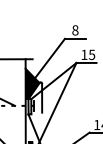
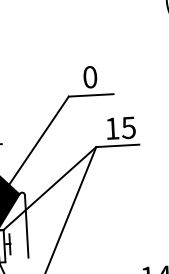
text: (75, 30) -> (90, 77), 8 -> 0

